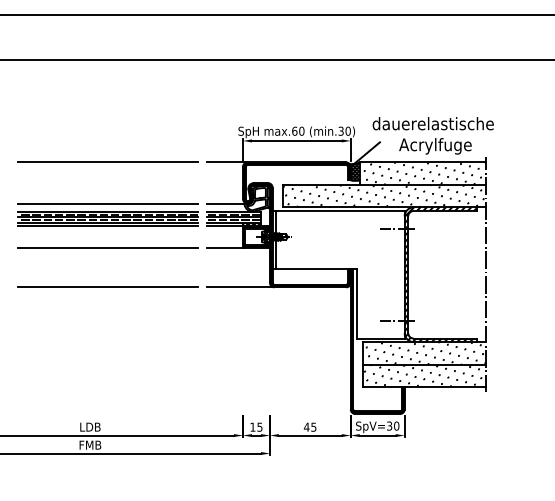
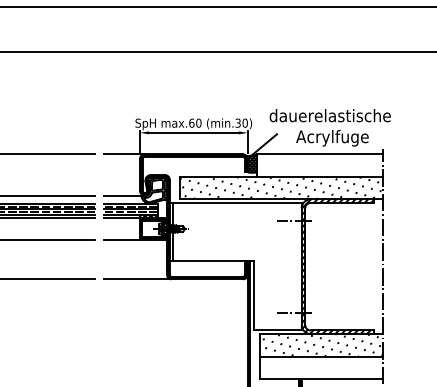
hatch: (423, 173) -> (320, 165), removed
hatch: (424, 375) -> (321, 367), removed

